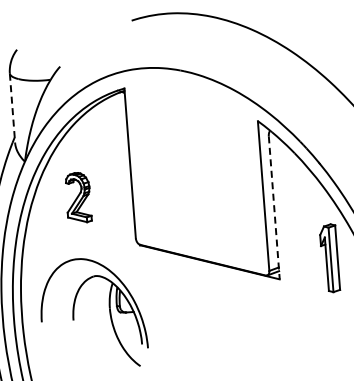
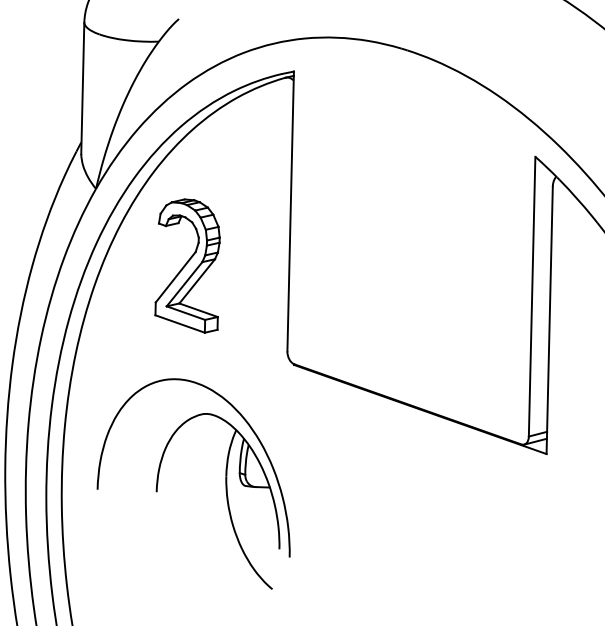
line: (12, 109) -> (82, 89), dashed -> solid
part: (78, 197) -> (188, 265), size x1.43
line: (274, 207) -> (550, 319), dashed -> solid

